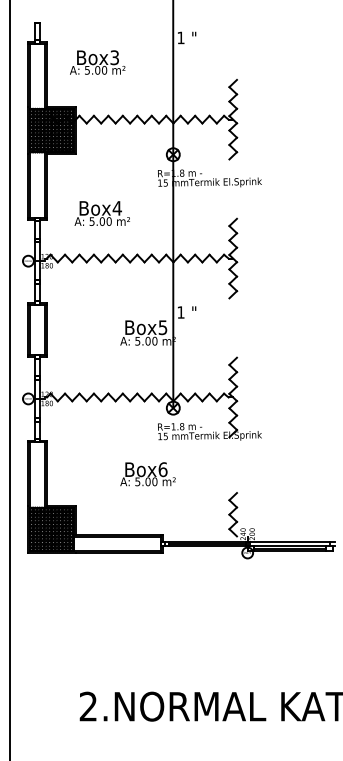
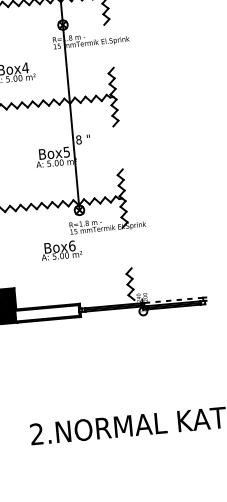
text: (180, 312) -> (78, 139), 1 -> 8
text: (147, 474) -> (61, 250), moved
line: (289, 541) -> (173, 300), solid -> dashed

